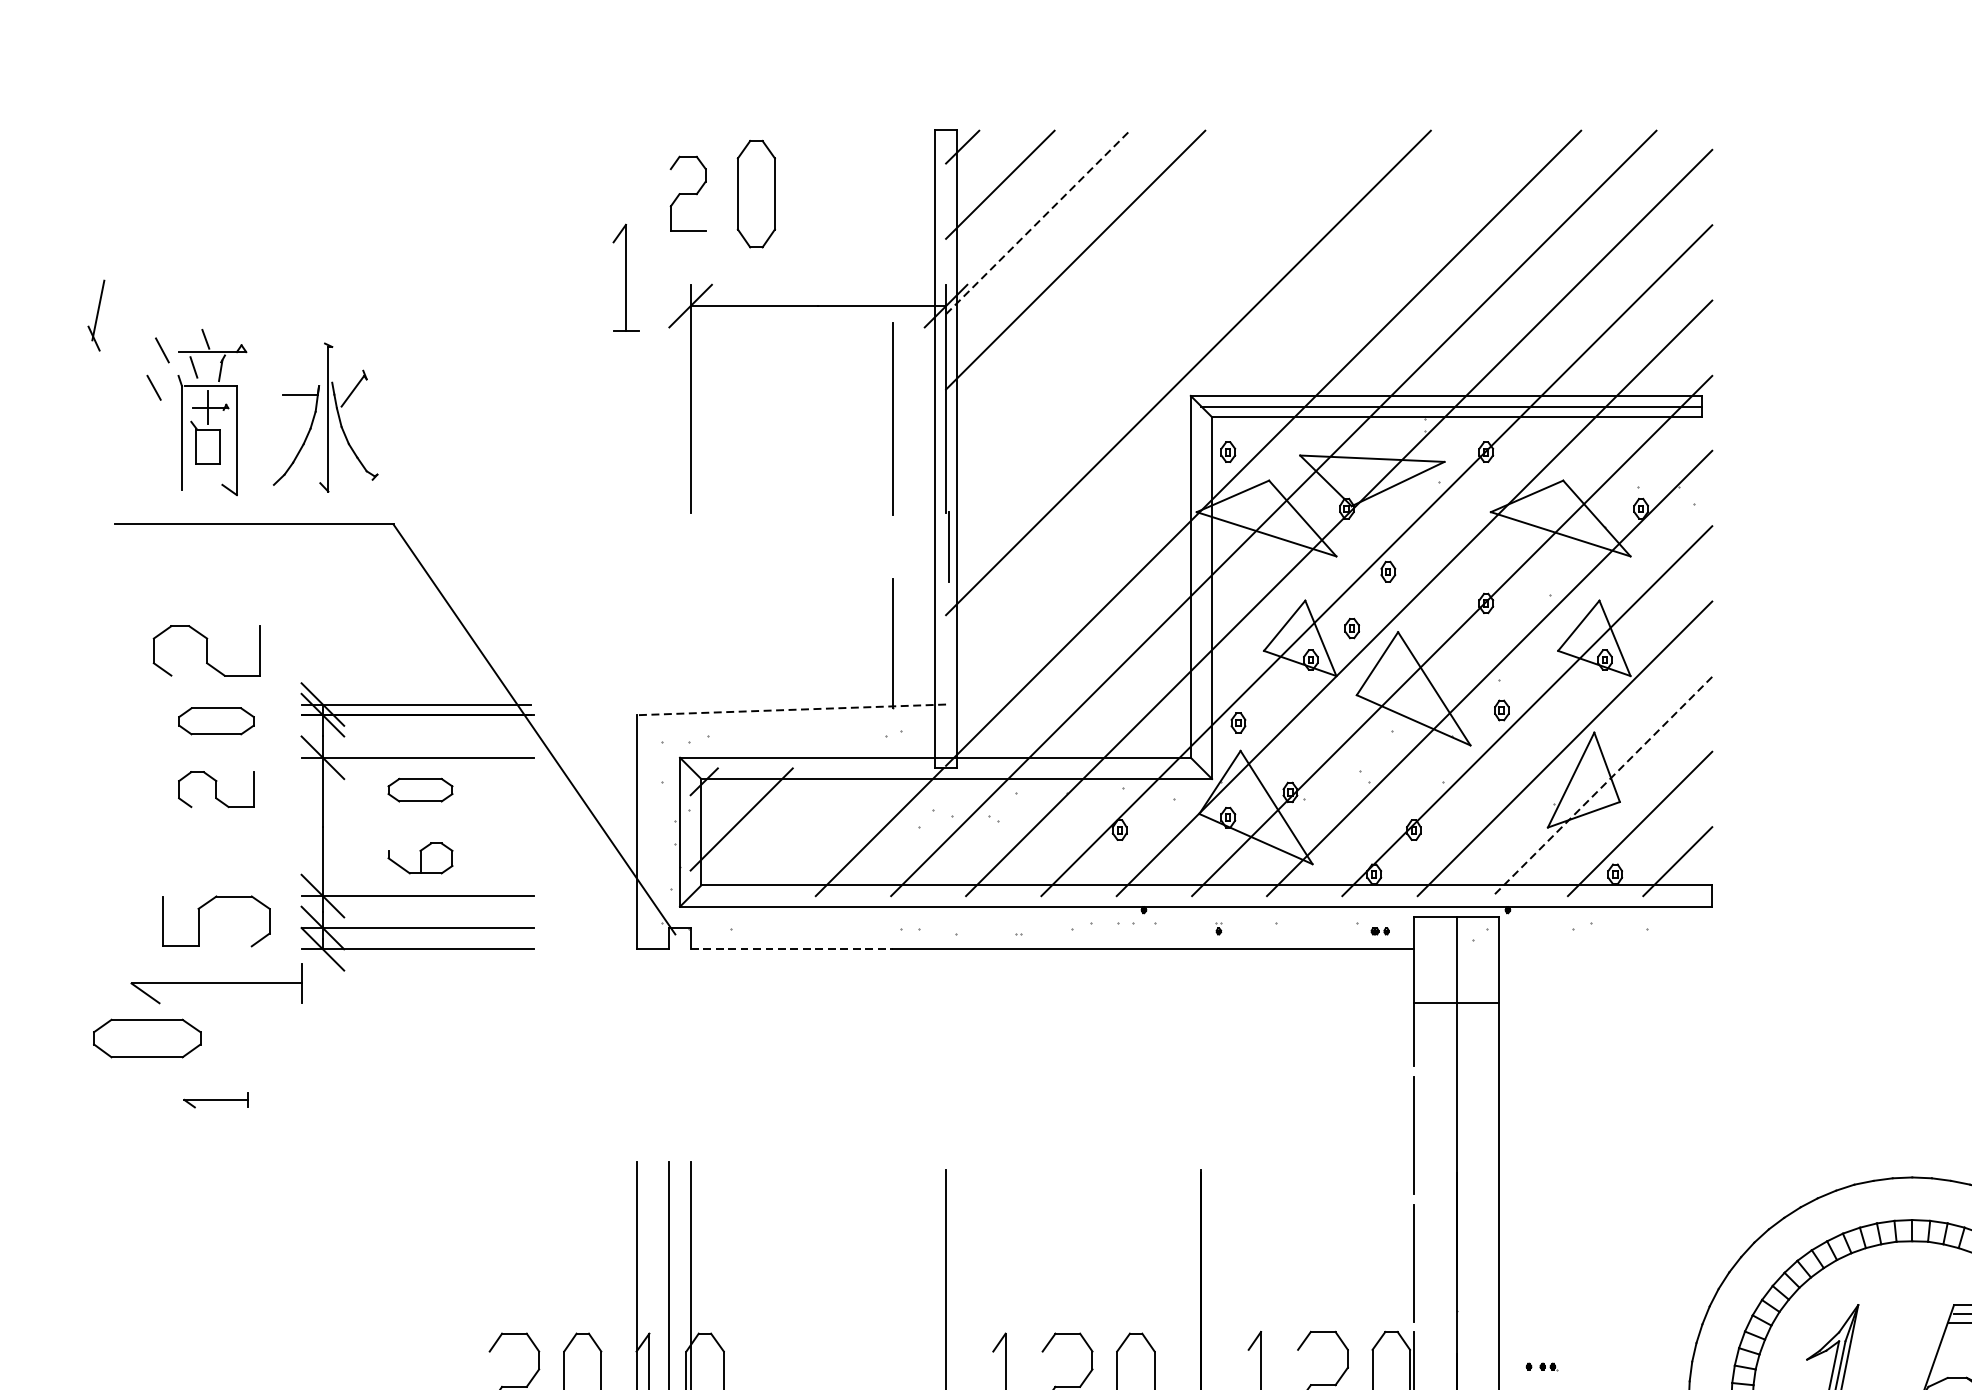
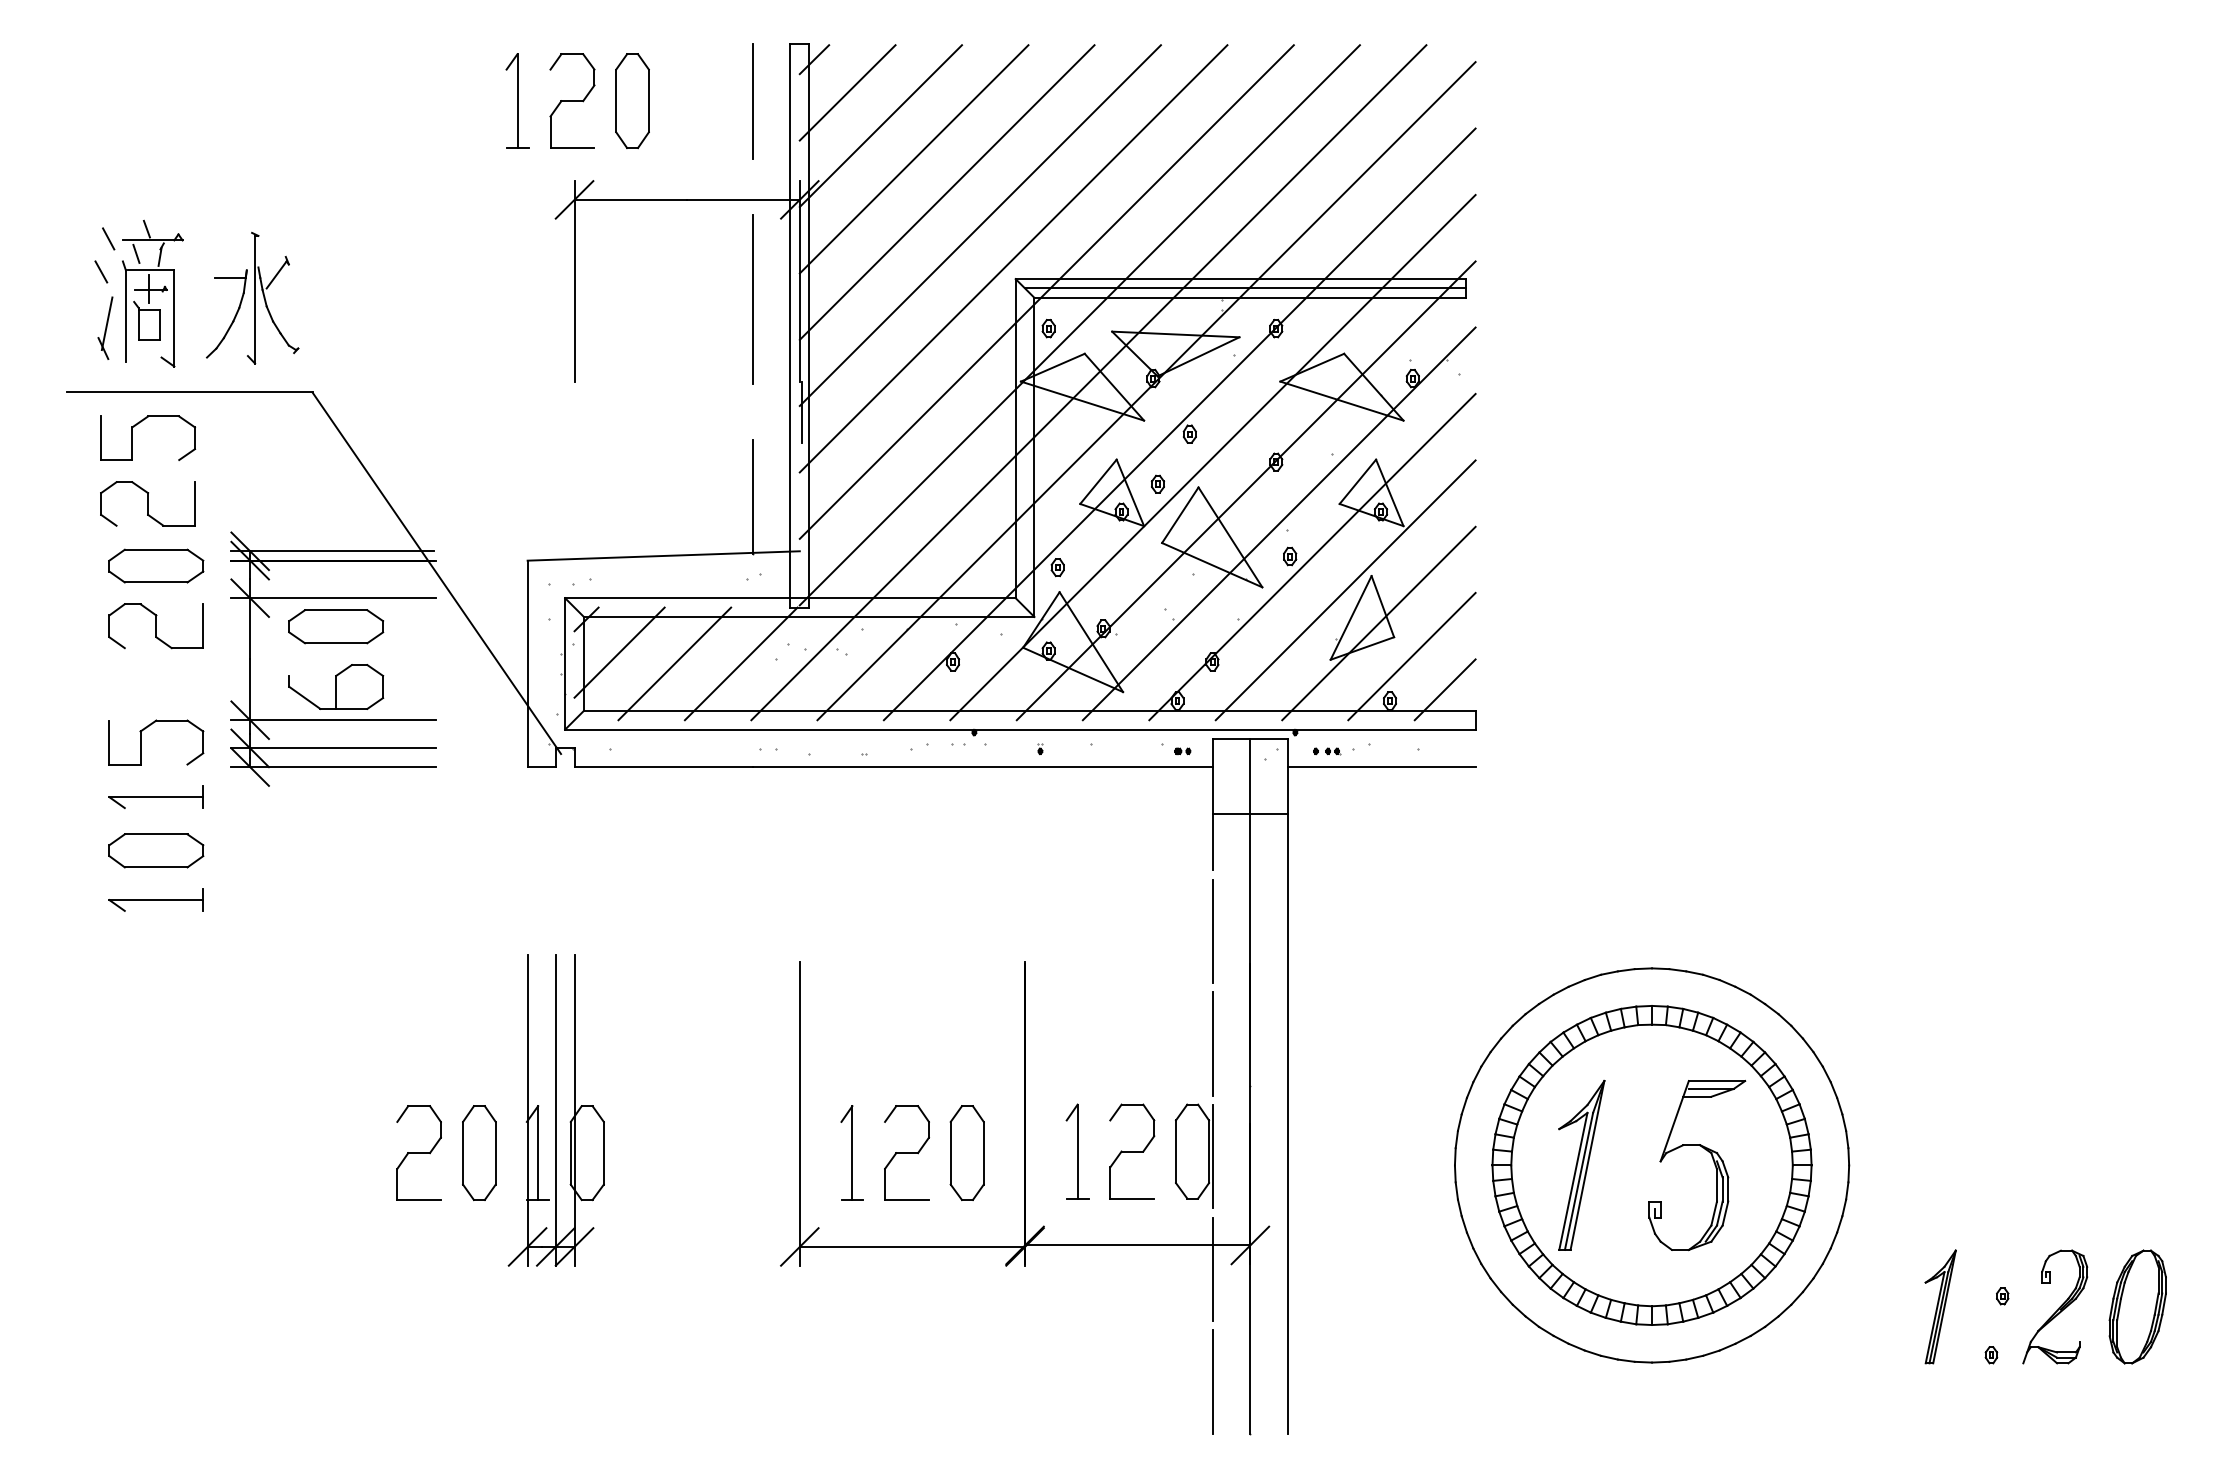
part: (688, 193) -> (572, 100), size x1.43
line: (892, 194) -> (752, 101), added
line: (1037, 222) -> (880, 126), dashed -> solid
part: (625, 277) -> (517, 100), moved
line: (1112, 297) -> (946, 192), added
part: (96, 314) -> (105, 327), moved
line: (1149, 335) -> (979, 225), added
line: (1225, 410) -> (1046, 291), added
part: (189, 575) -> (132, 437), added
line: (791, 709) -> (663, 555), dashed -> solid
part: (216, 720) -> (156, 565), size x1.43
line: (1602, 786) -> (1378, 623), dashed -> solid
part: (215, 789) -> (155, 626), size x1.43
part: (420, 789) -> (336, 626), size x1.67
line: (803, 831) -> (674, 663), added
part: (420, 857) -> (336, 686), size x1.67
line: (792, 949) -> (664, 767), dashed -> solid
line: (1605, 949) -> (1381, 767), added
part: (215, 982) -> (155, 796), size x0.62
part: (147, 1038) -> (156, 850), moved
part: (215, 1099) -> (155, 899), size x1.67
part: (1542, 1366) -> (1327, 751), moved

